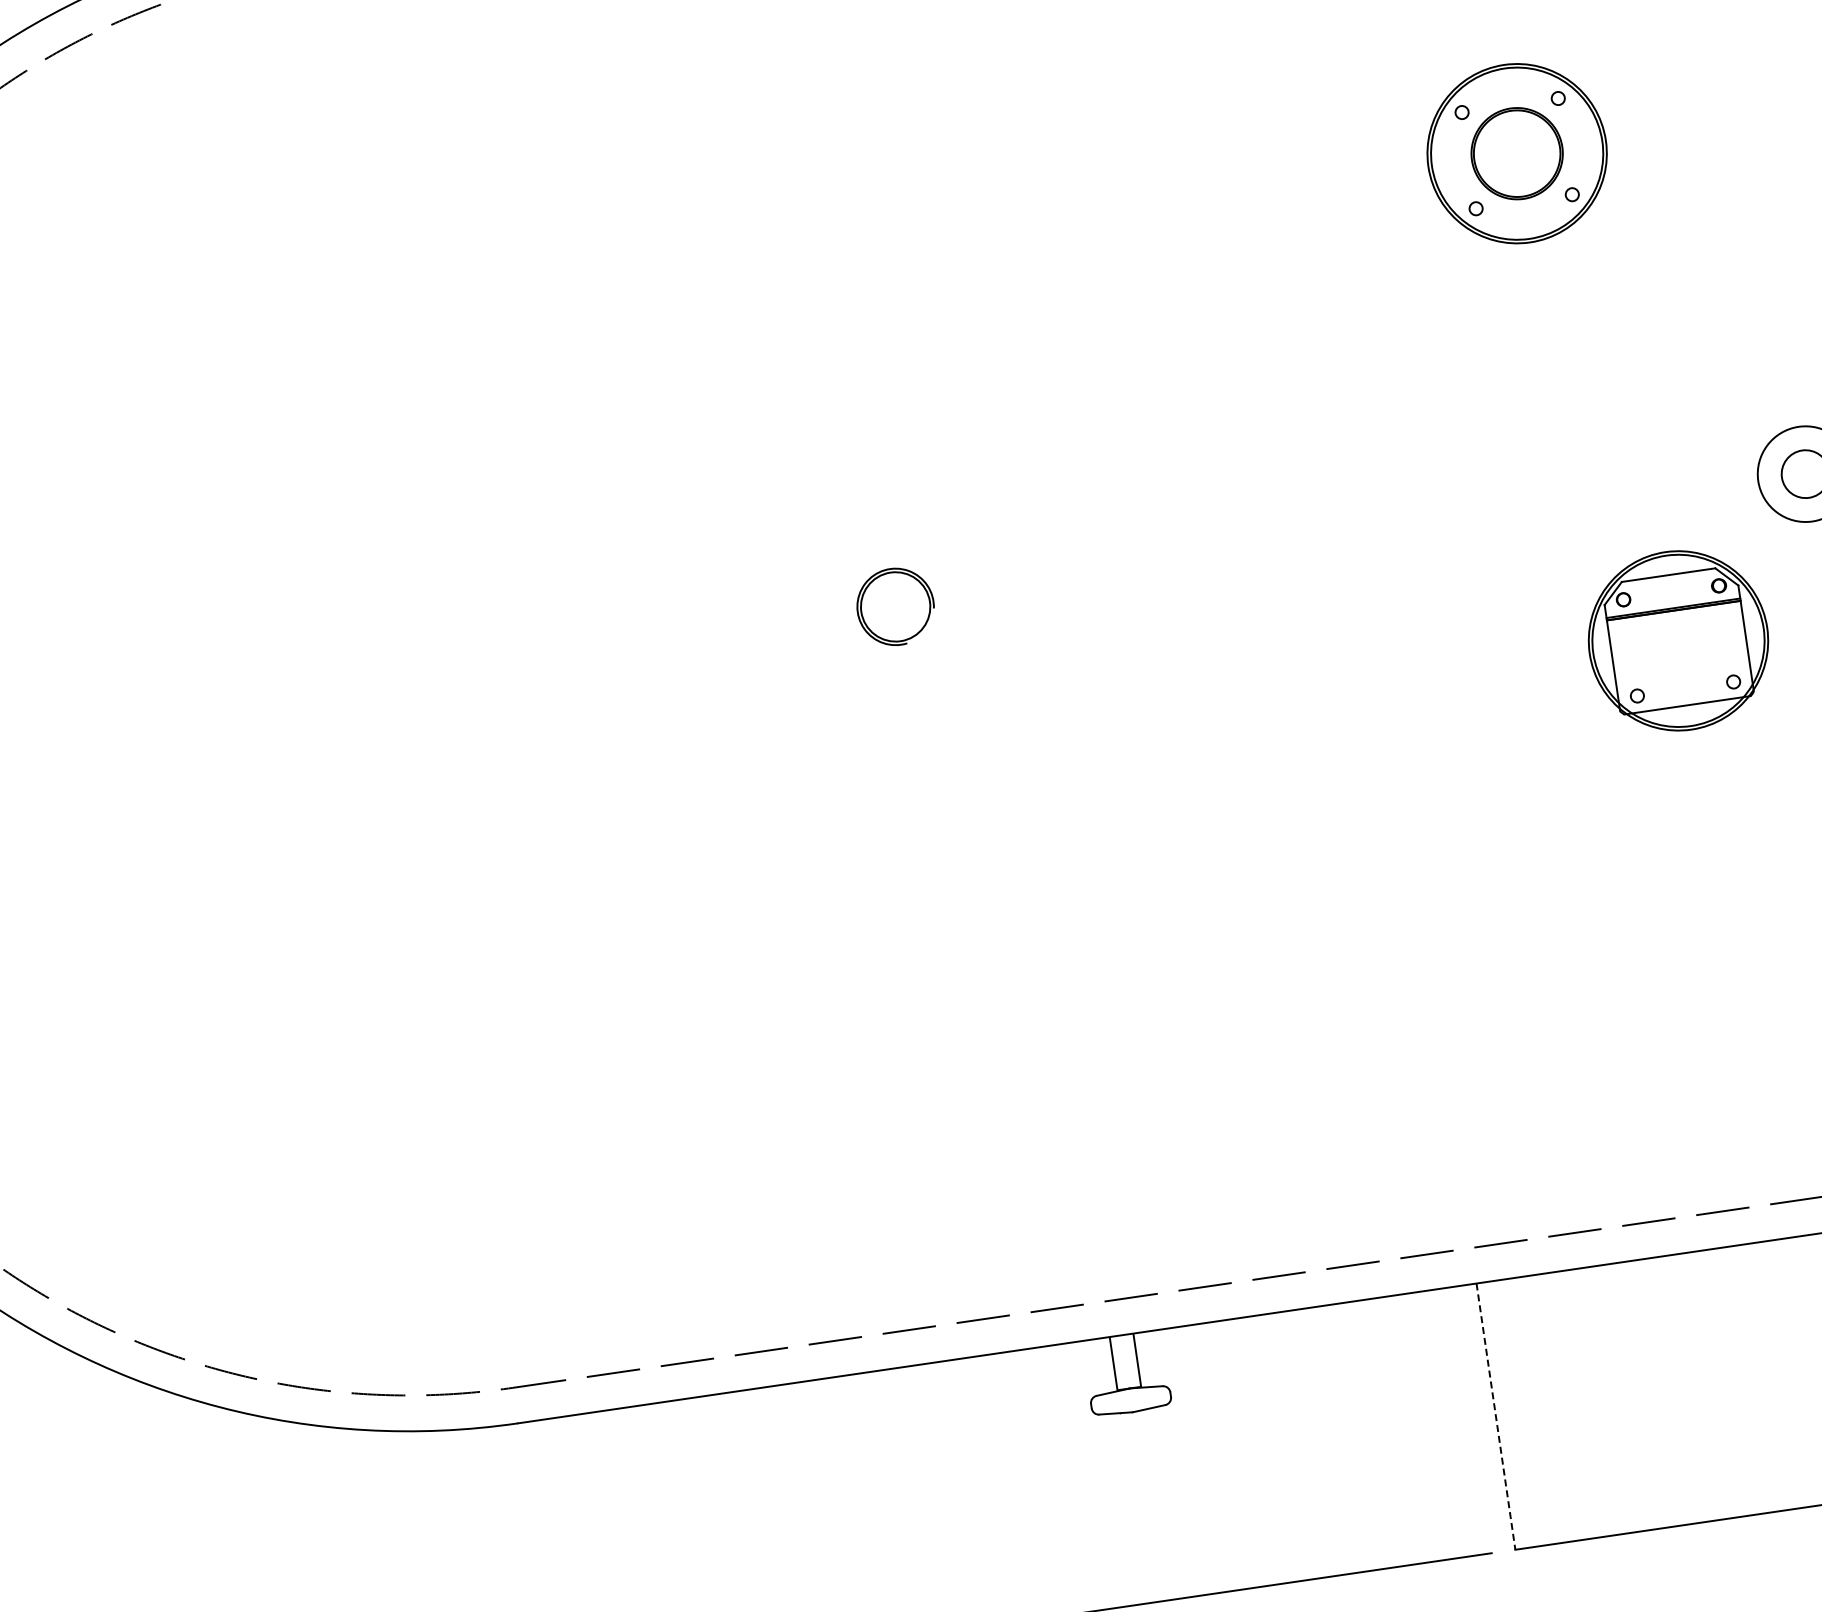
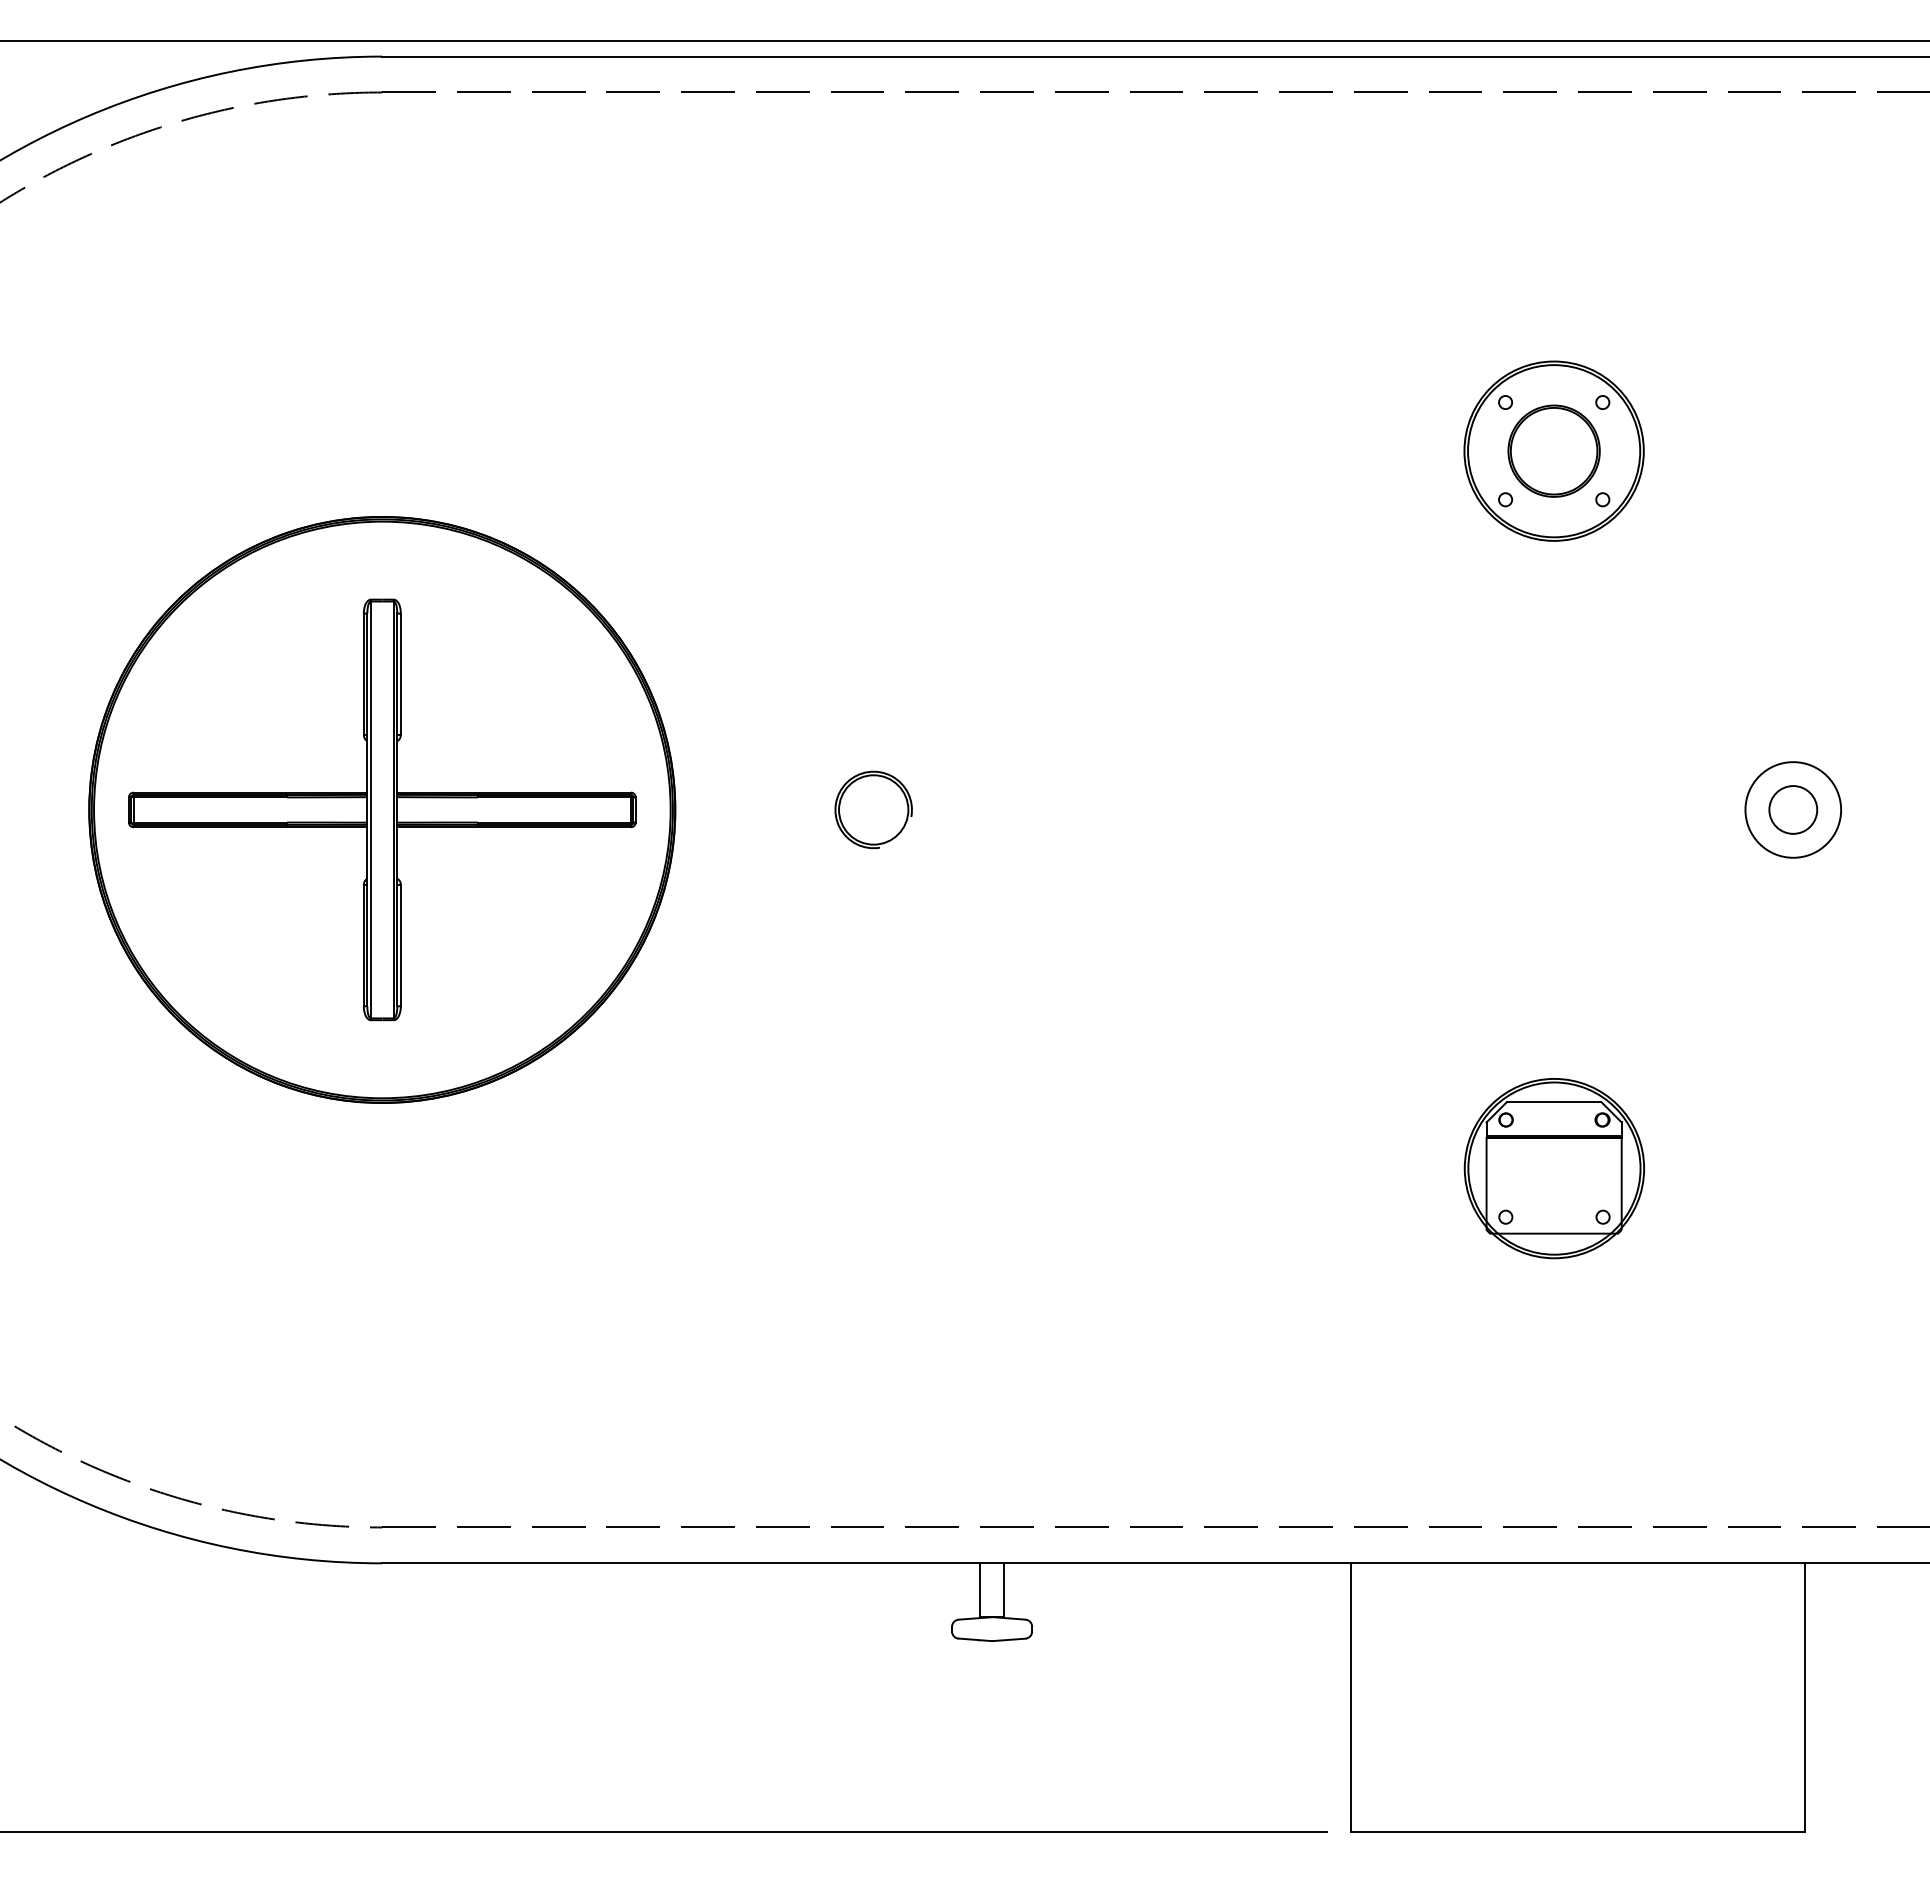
part: (1677, 640) -> (1553, 1168), moved
part: (409, 677) -> (382, 809), added
line: (1495, 1416) -> (1350, 1697), dashed -> solid

